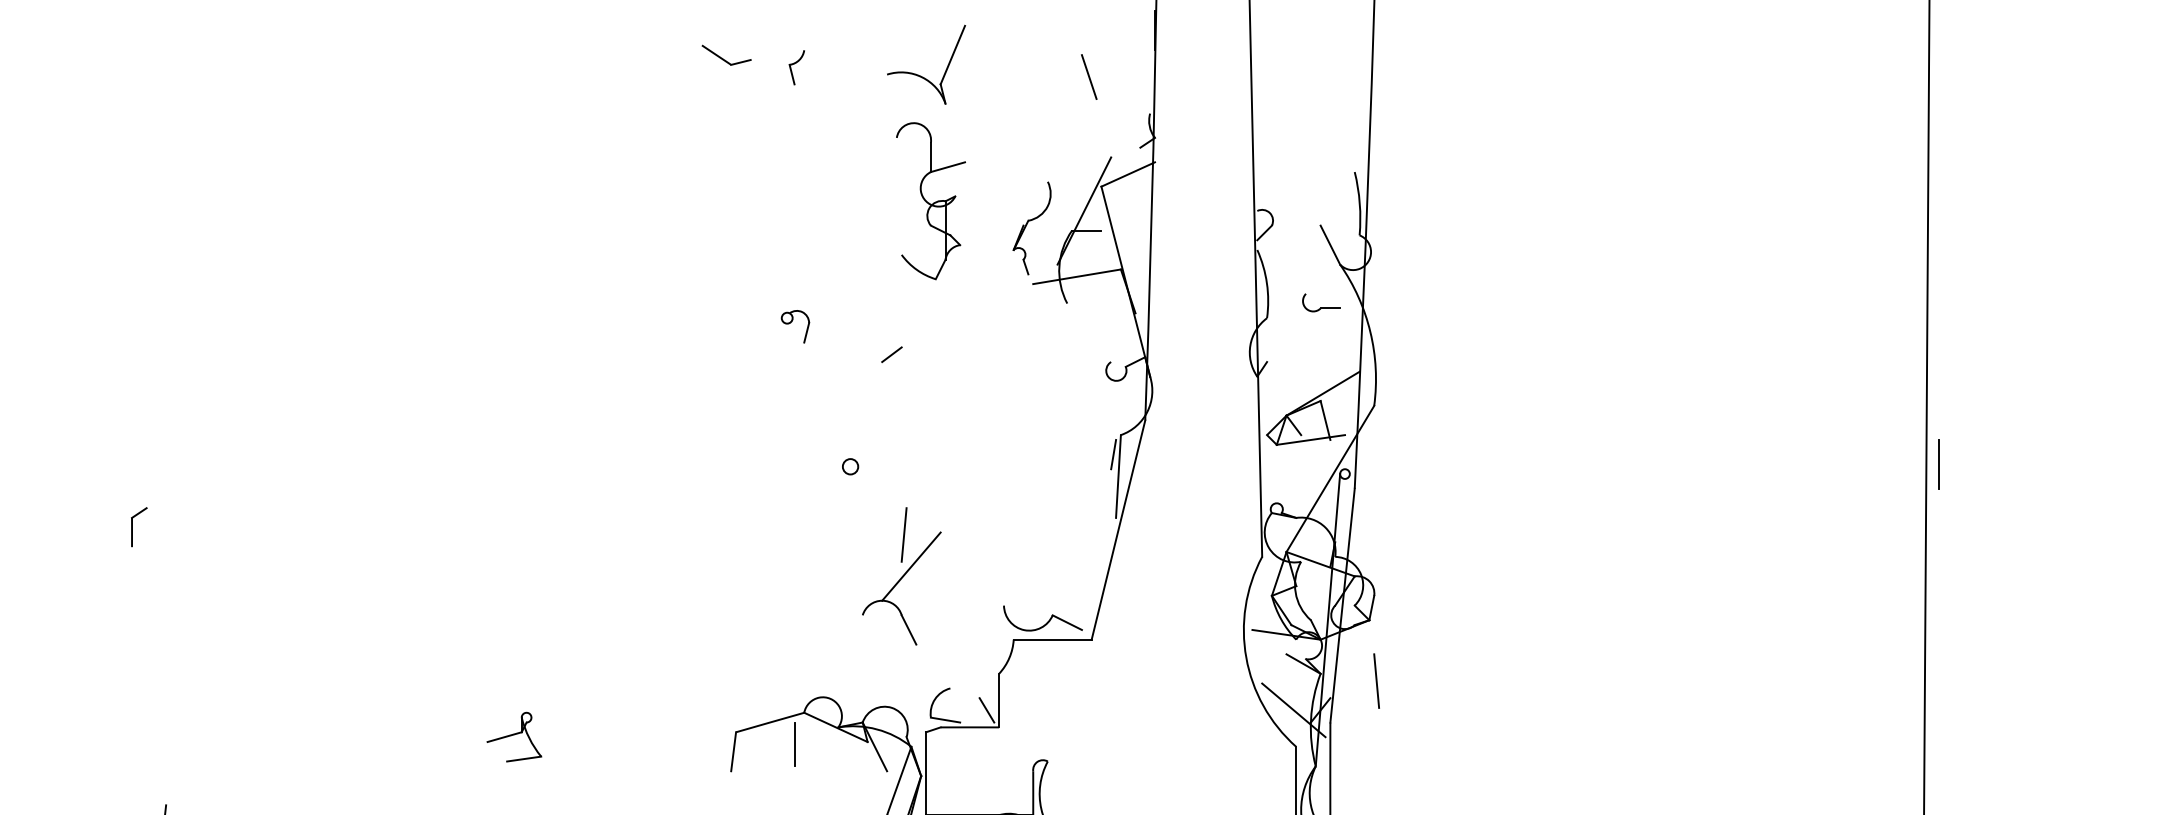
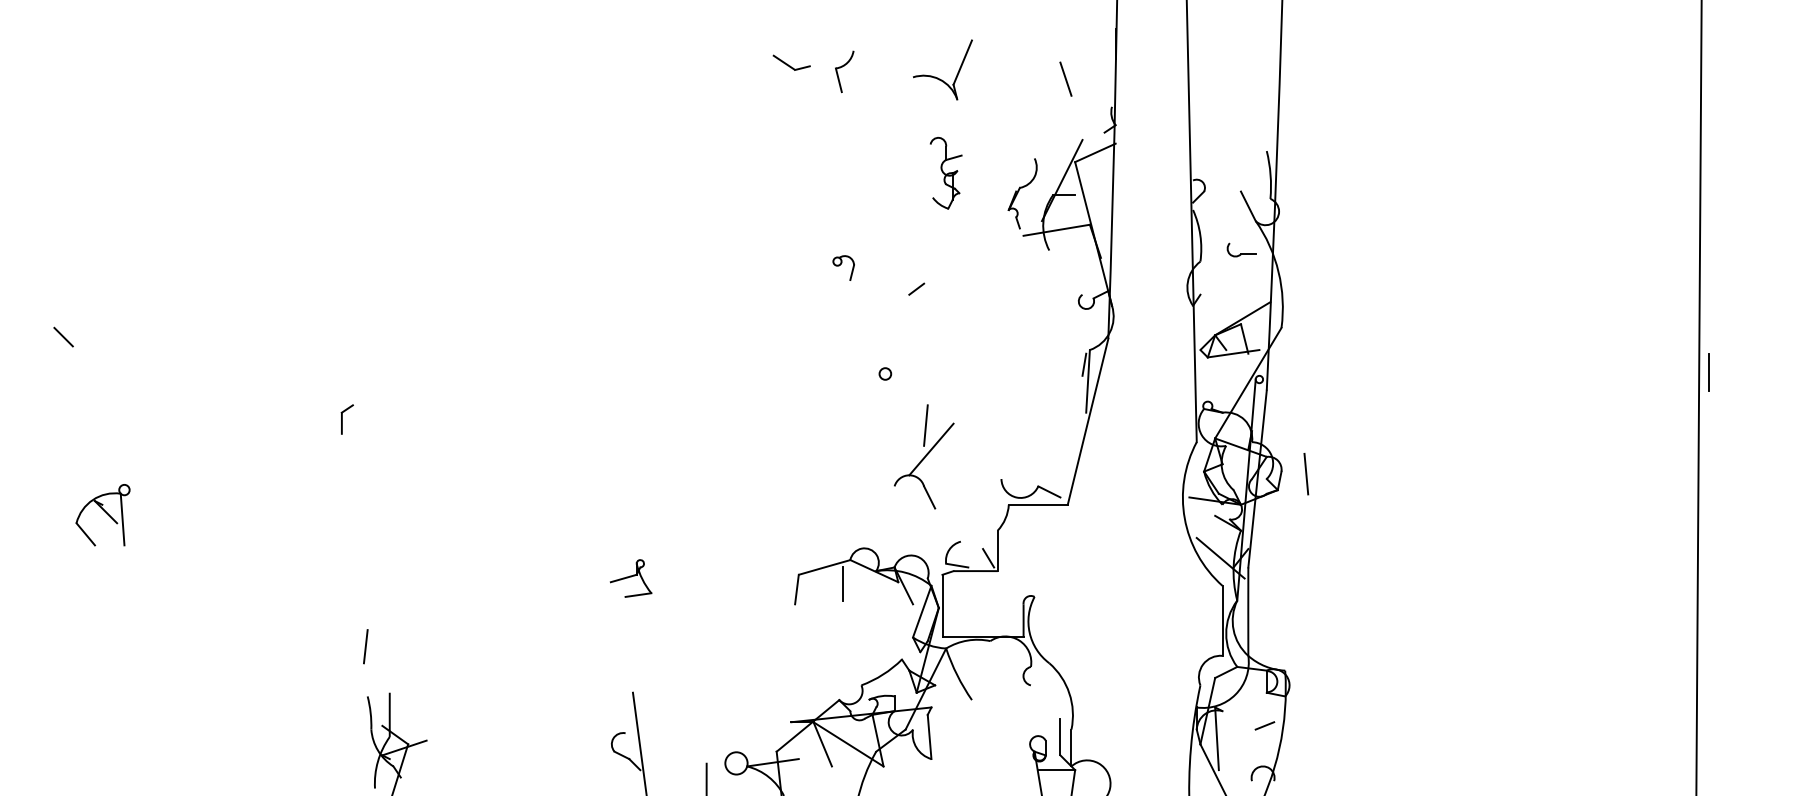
part: (796, 68) -> (844, 72), size x1.6
part: (930, 201) -> (945, 173), size x0.6
line: (1376, 681) -> (1306, 474), moved

